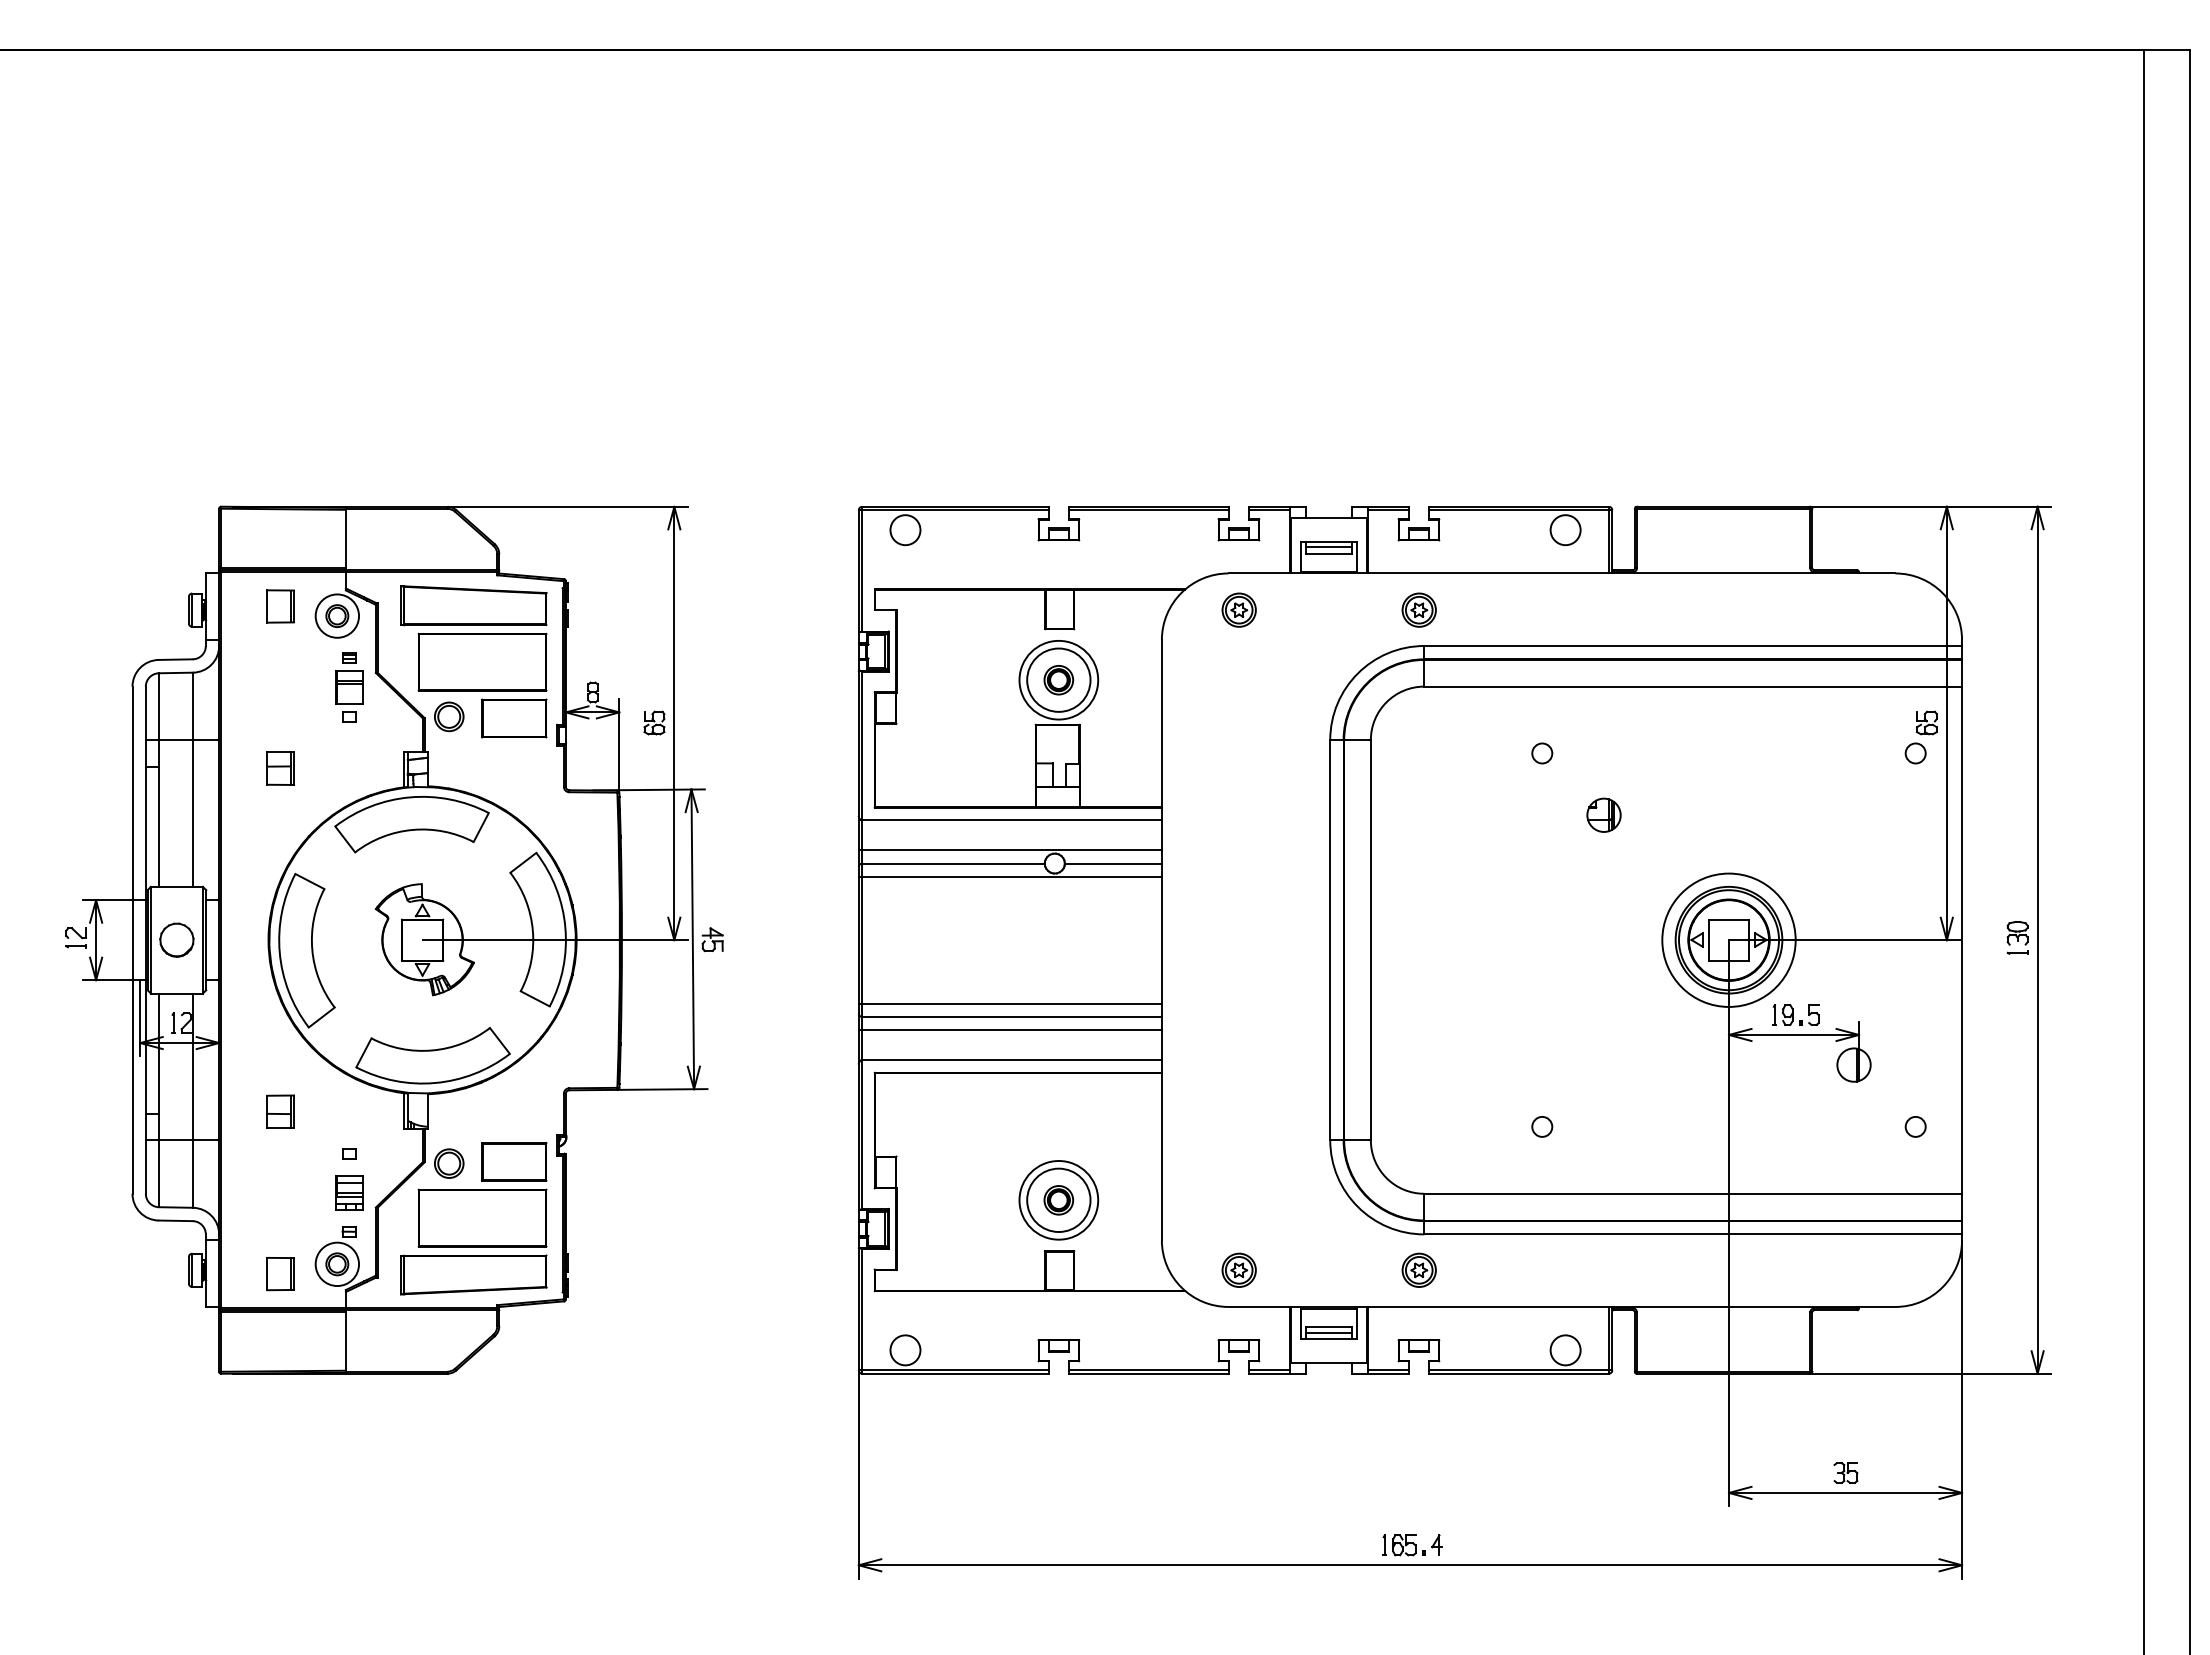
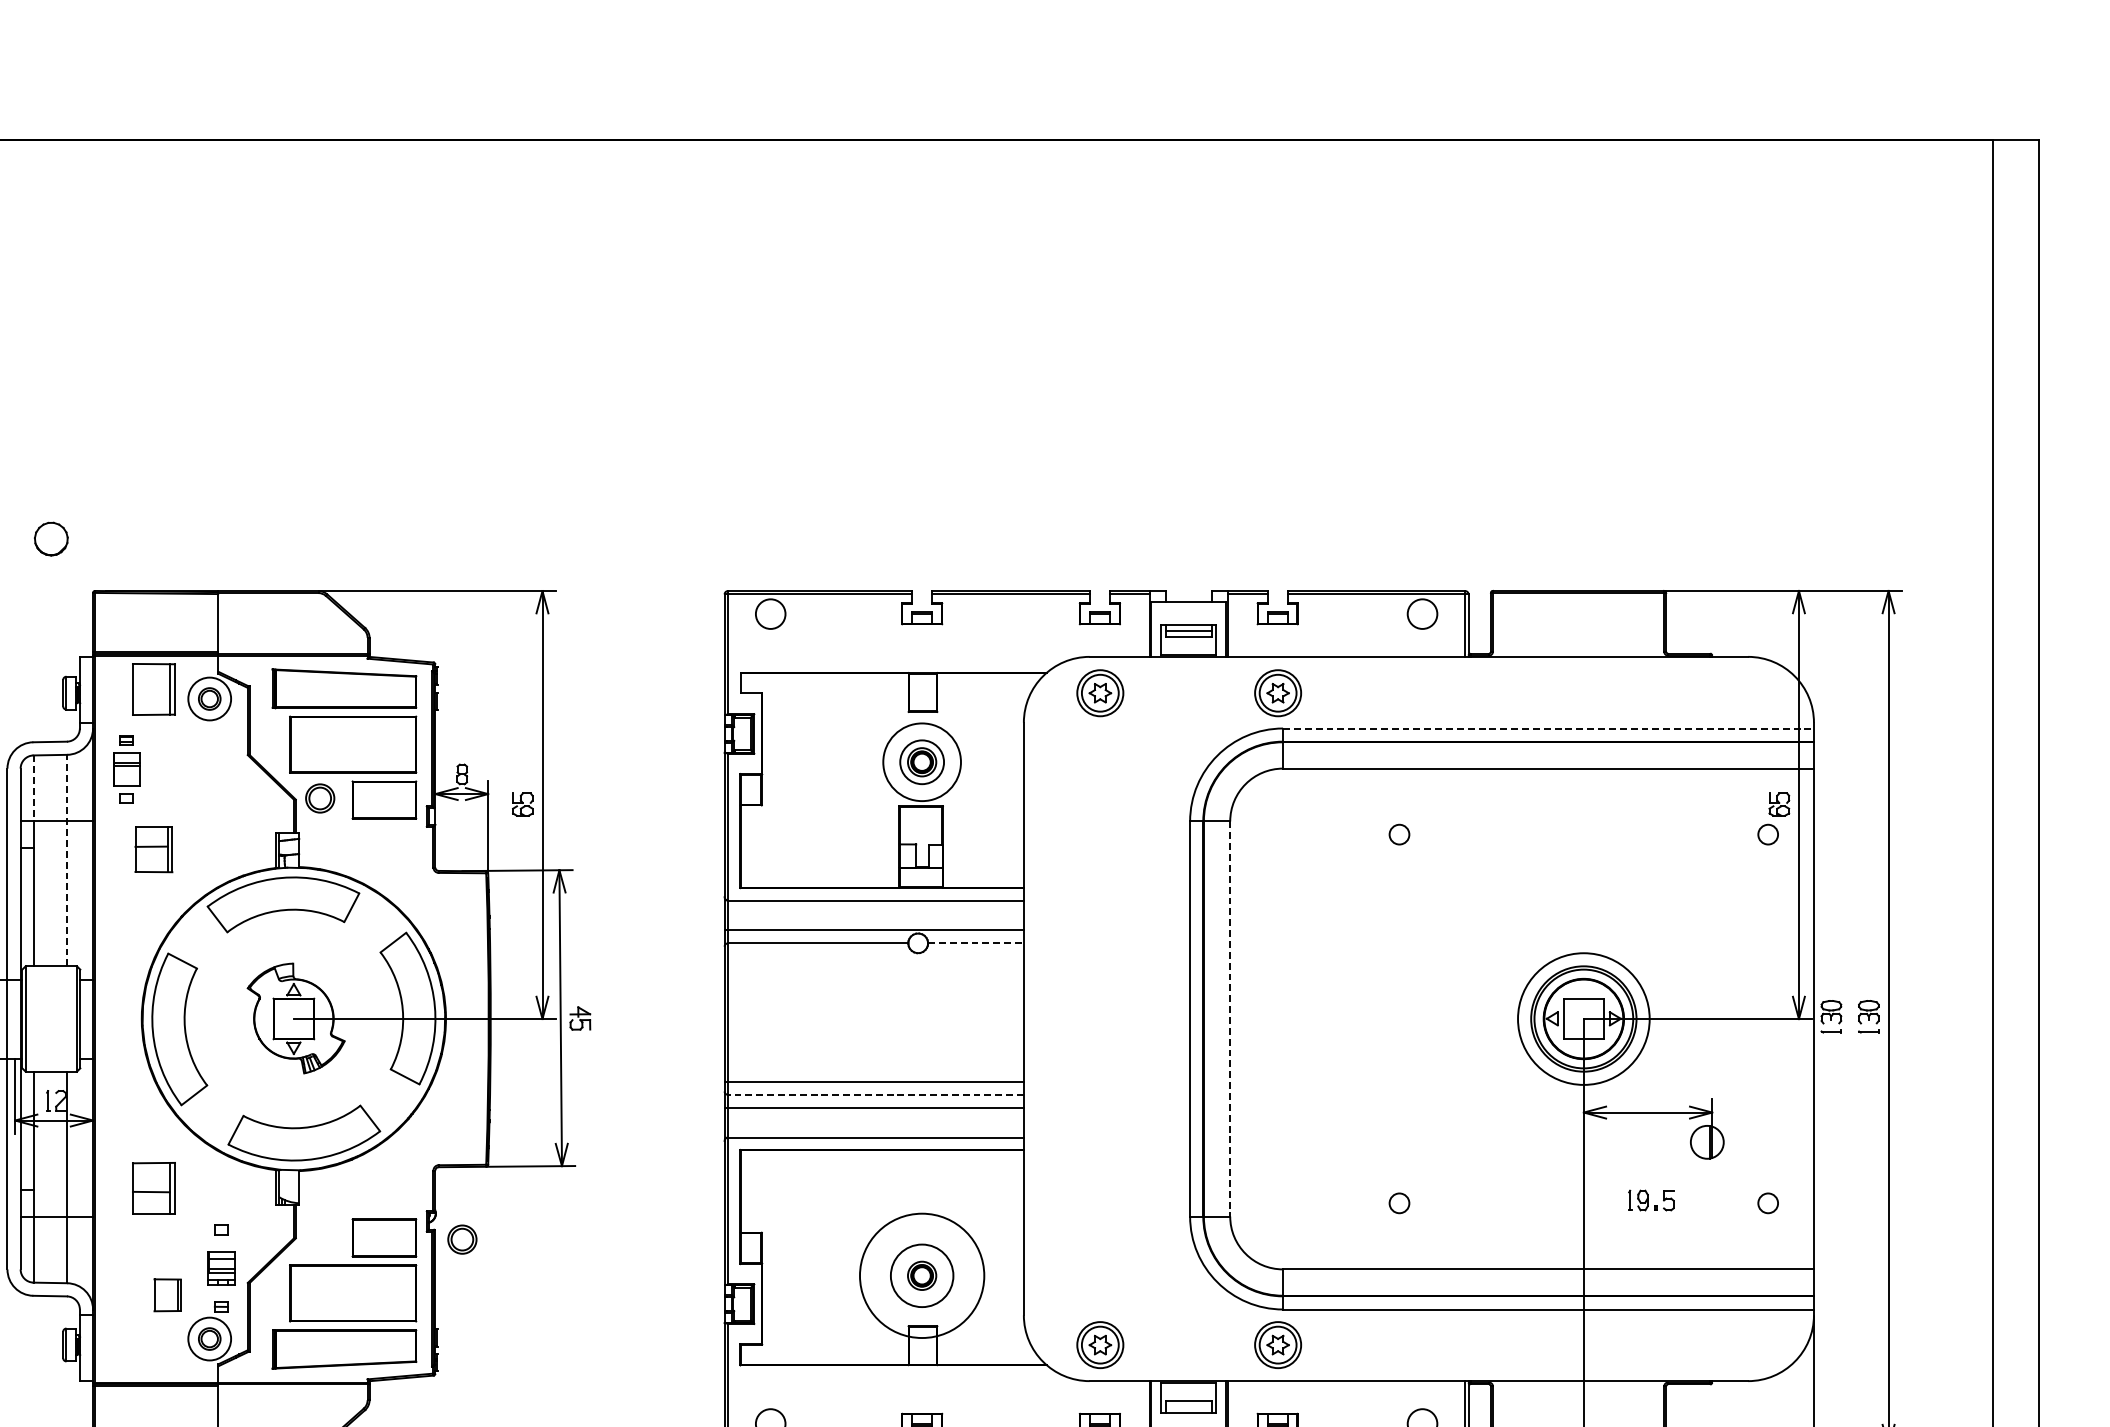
part: (280, 606) -> (153, 689), size x1.6
part: (1238, 609) -> (1099, 692), size x1.4
part: (1418, 609) -> (1277, 692), size x1.4
line: (1693, 646) -> (1548, 729), solid -> dashed
circle: (1058, 679) -> (921, 761), size x0.7
part: (349, 687) -> (126, 769), moved
line: (158, 707) -> (33, 789), solid -> dashed
part: (280, 768) -> (153, 849), size x1.4
line: (192, 779) -> (66, 860), solid -> dashed
part: (1603, 814) -> (1459, 894), removed
line: (1113, 863) -> (976, 943), solid -> dashed
line: (1009, 876) -> (873, 956), removed
part: (1979, 937) -> (1831, 1016), added
part: (176, 939) -> (50, 538), moved
line: (1370, 940) -> (1229, 1019), solid -> dashed
part: (1795, 1014) -> (1650, 1199), moved
line: (1012, 1016) -> (876, 1094), solid -> dashed
part: (280, 1111) -> (153, 1188), size x1.6
part: (449, 1163) -> (462, 1239), moved
circle: (1058, 1199) -> (921, 1275), size x1.6
part: (1238, 1269) -> (1099, 1344), size x1.4
part: (1418, 1269) -> (1277, 1344), size x1.4
part: (280, 1274) -> (167, 1295), moved
line: (1328, 1333) -> (1188, 1407), removed

